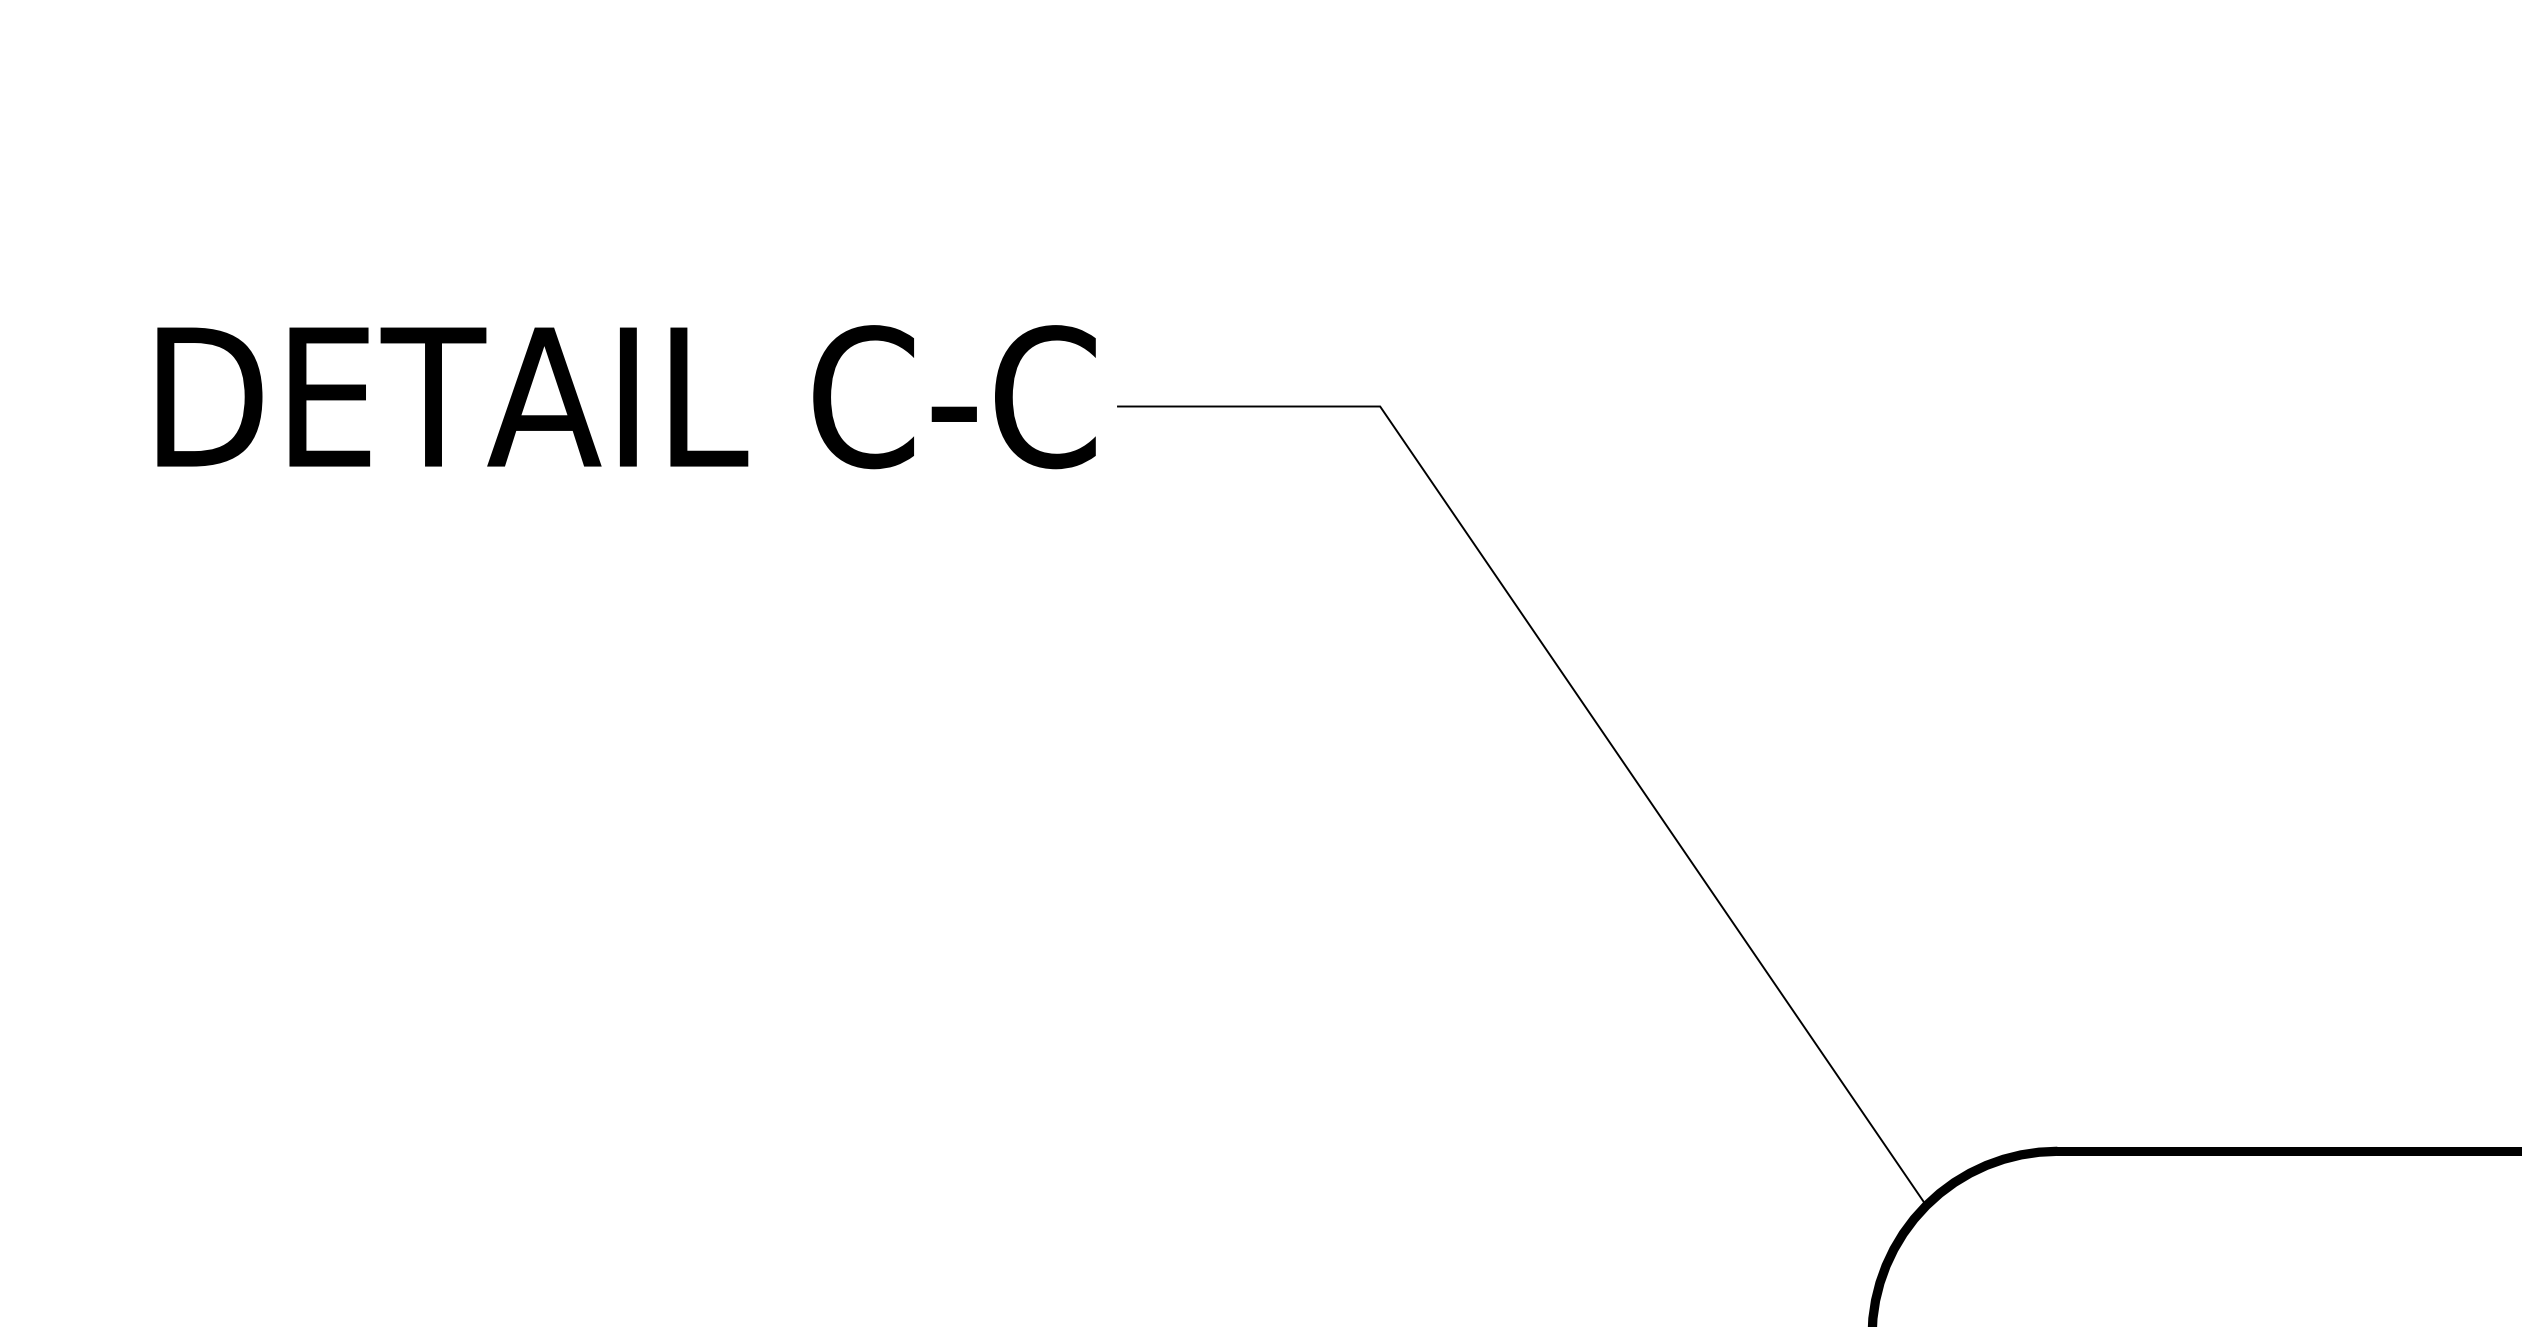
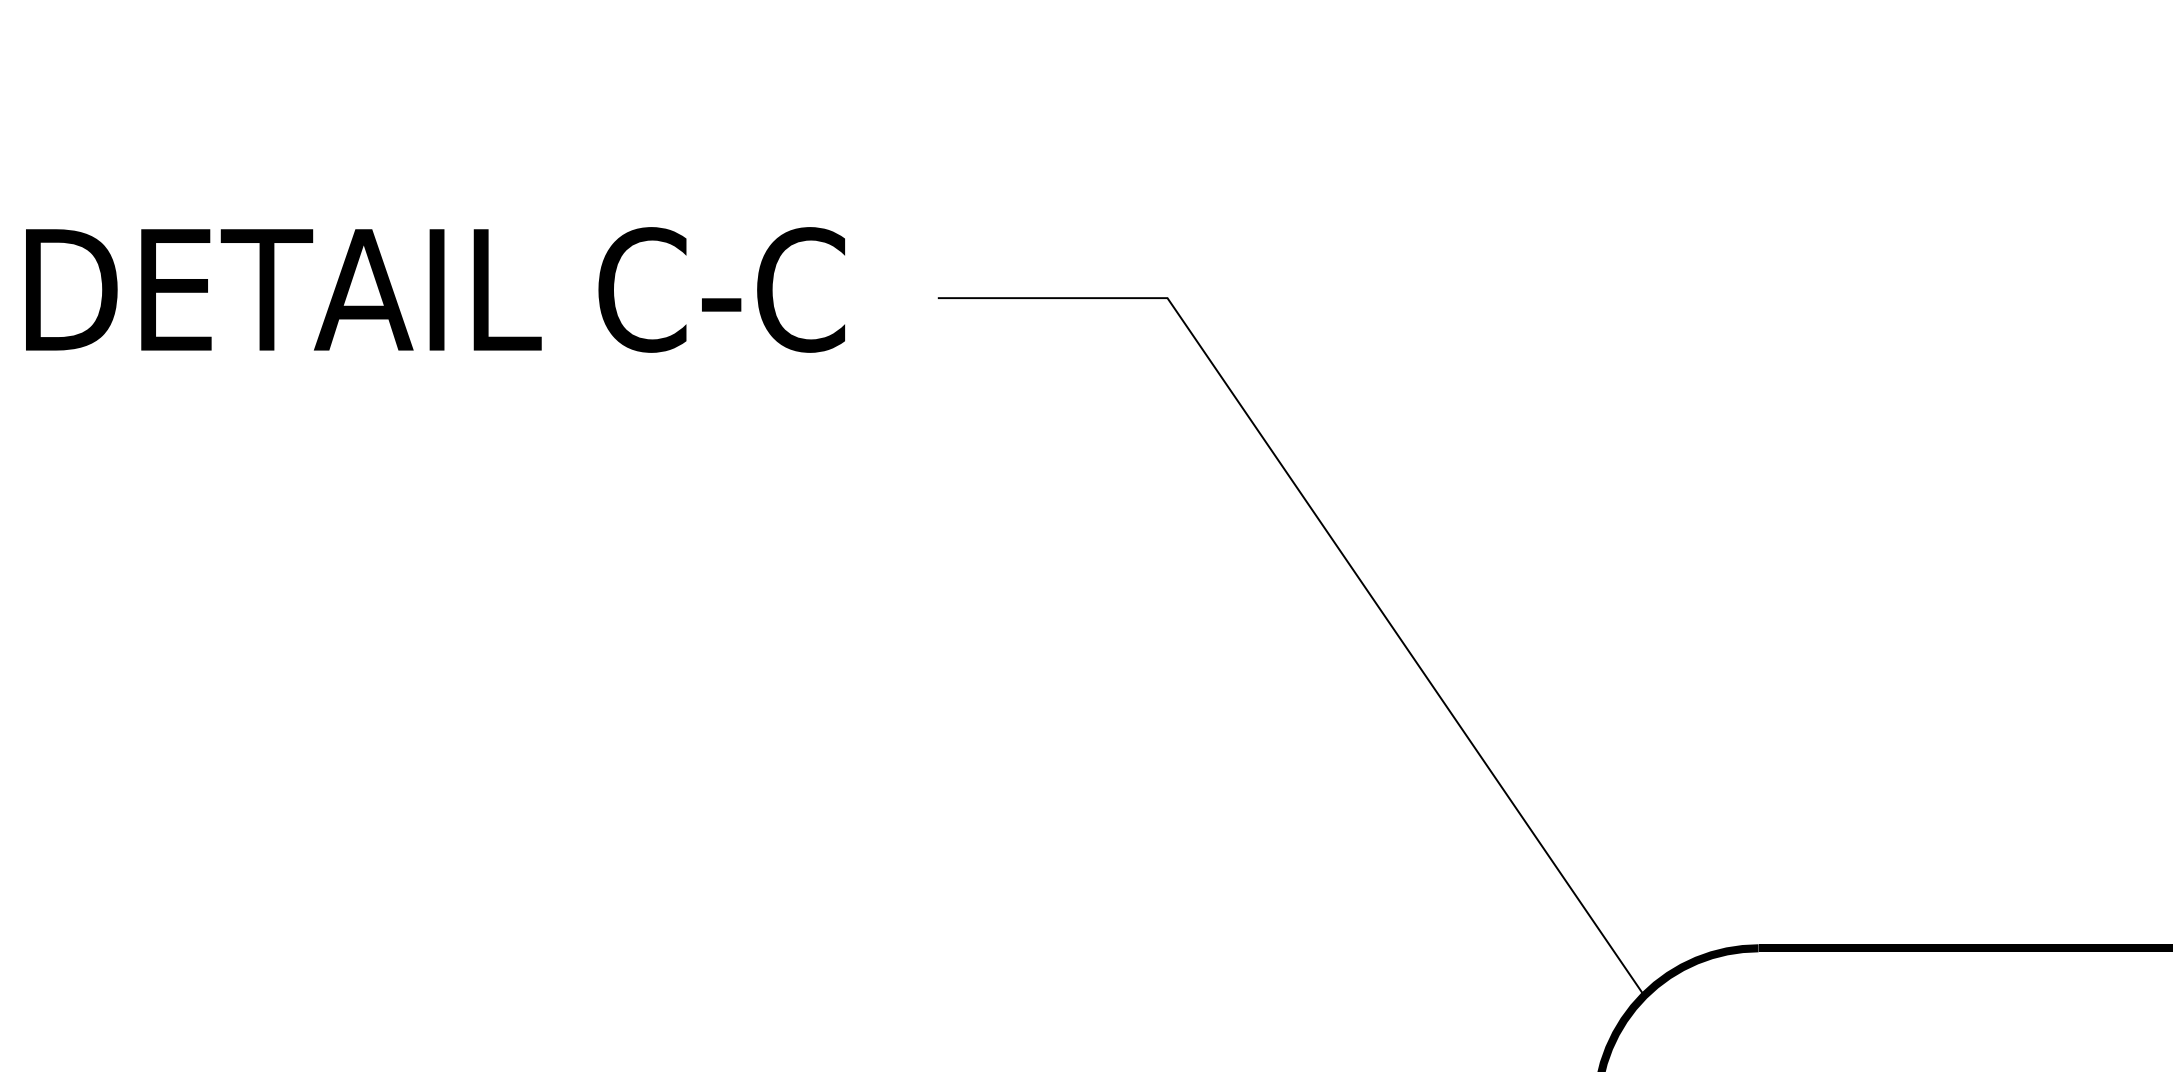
text: (626, 397) -> (435, 290), moved

